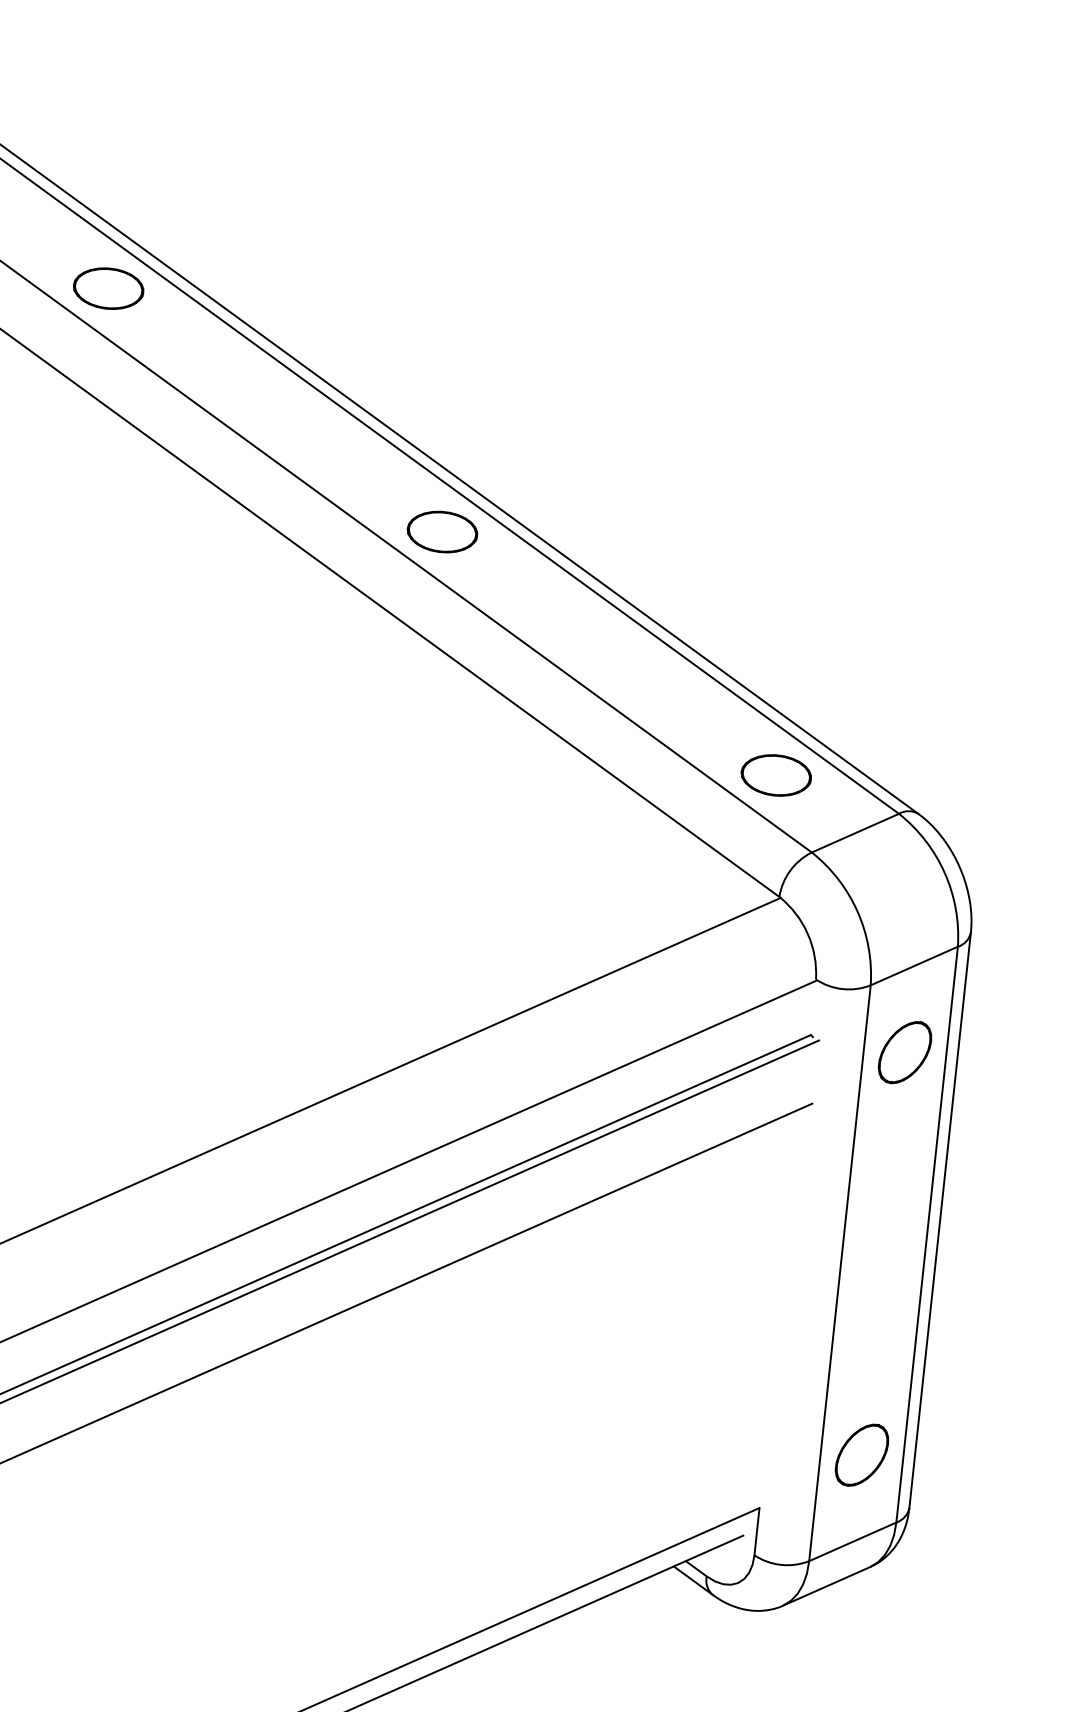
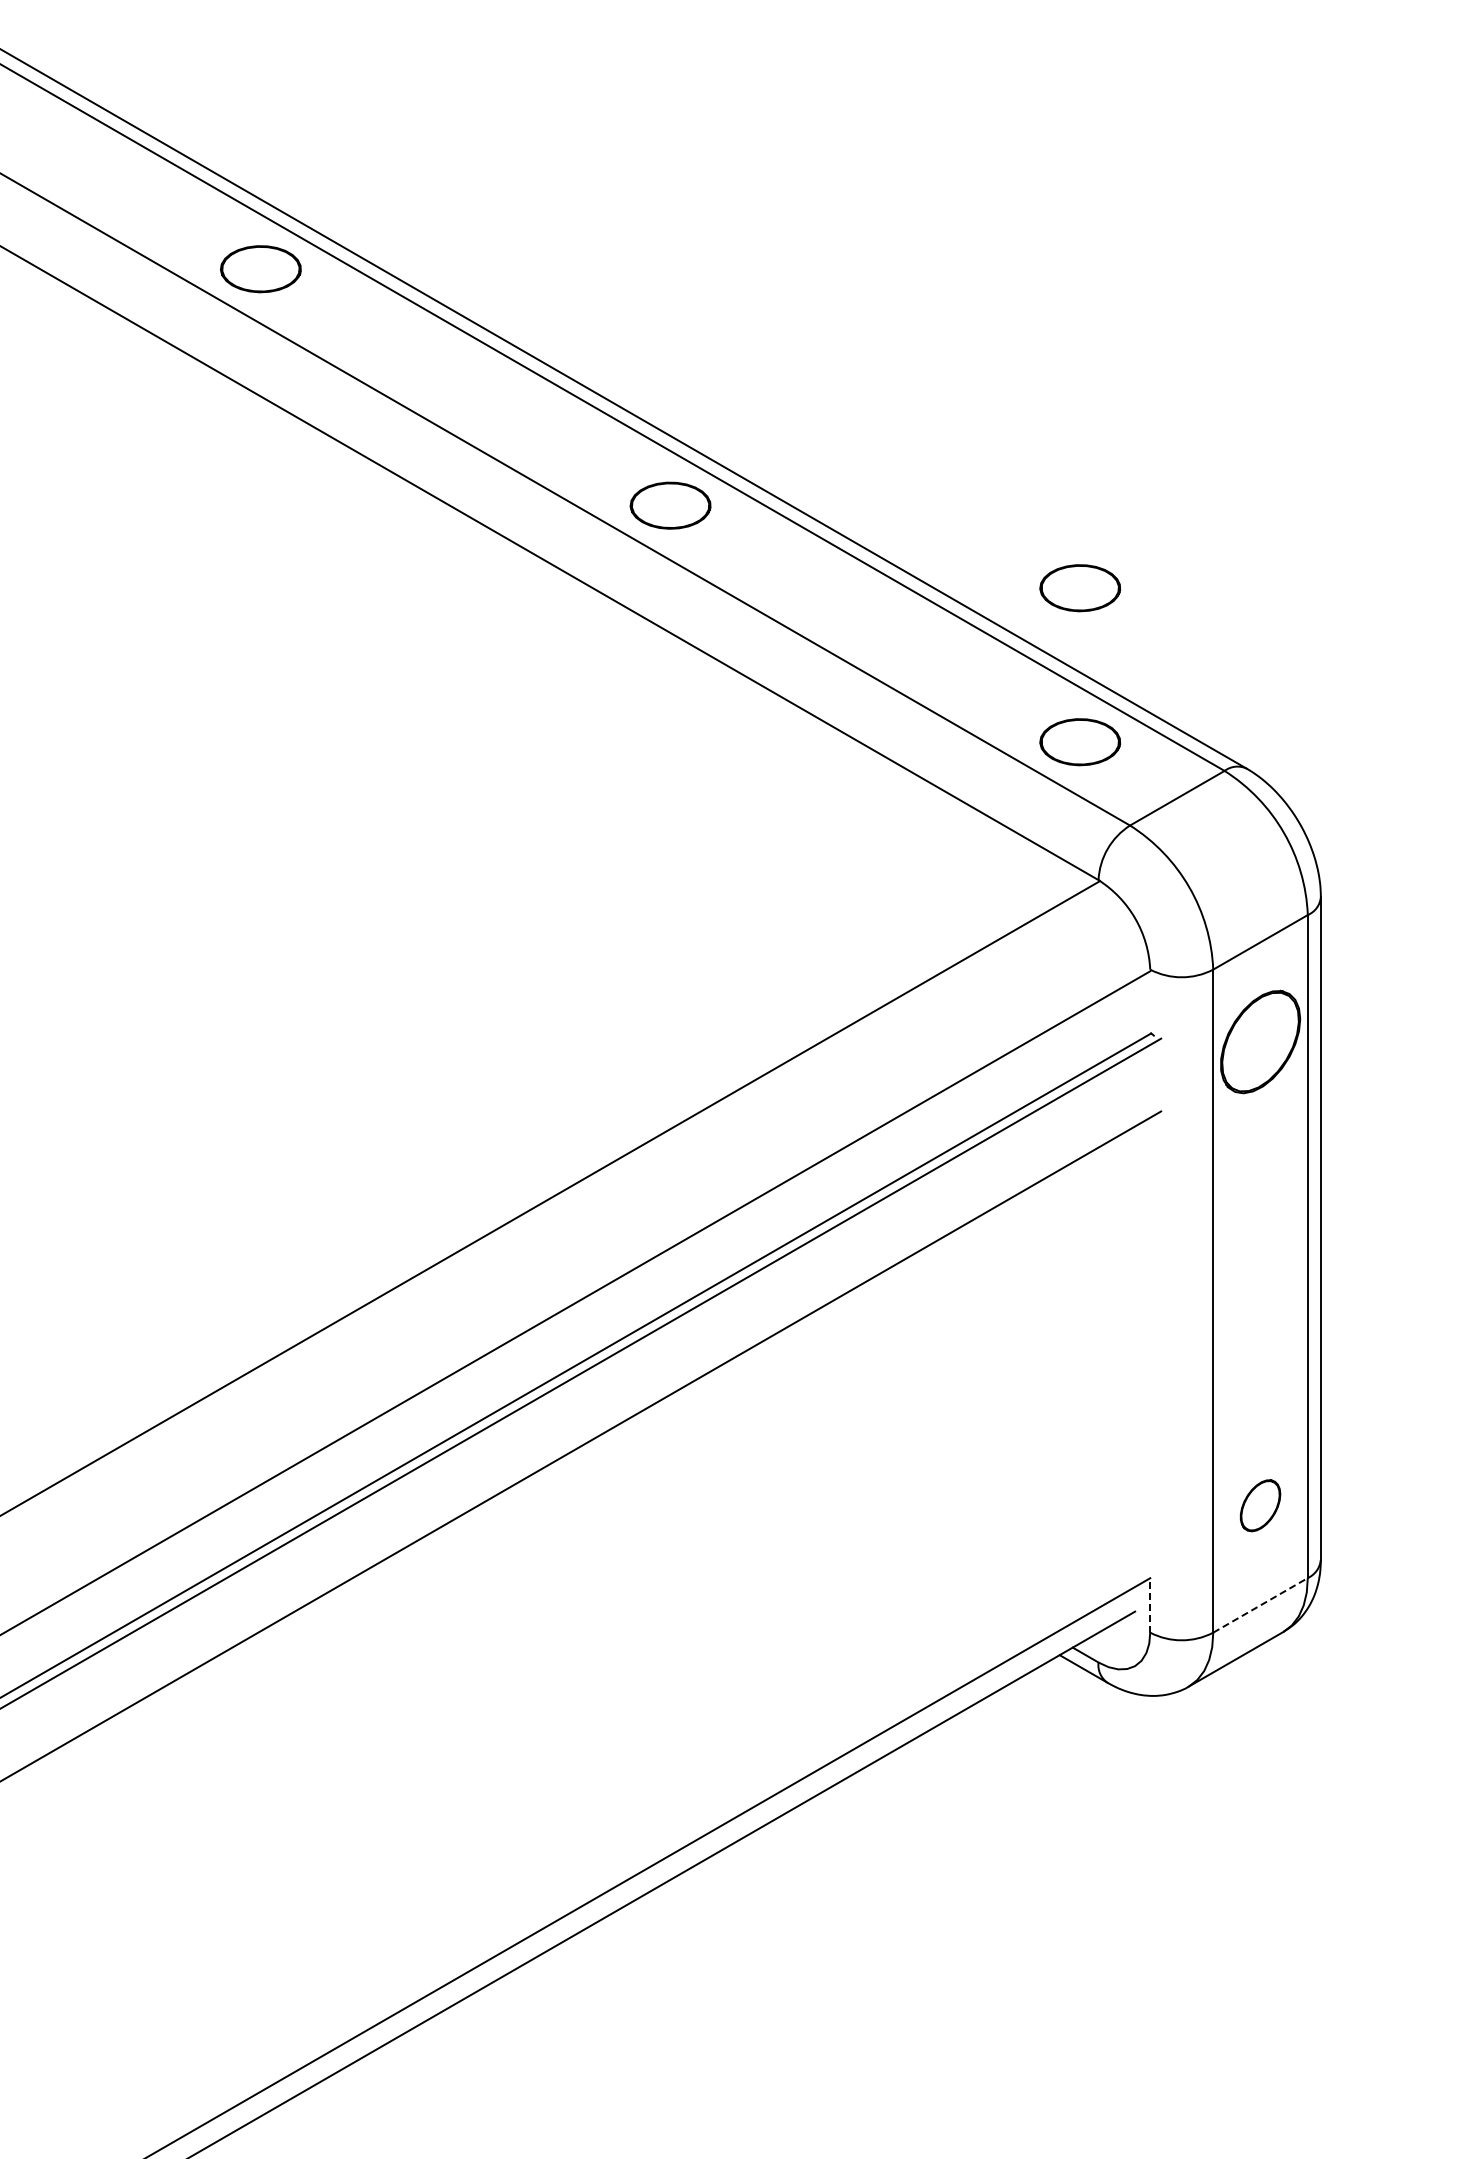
part: (790, 642) -> (1080, 588), added
part: (905, 1052) -> (1260, 1041), size x1.4
part: (862, 1455) -> (1260, 1505), size x0.7
line: (757, 1531) -> (1150, 1605), solid -> dashed
line: (852, 1541) -> (1260, 1605), solid -> dashed

